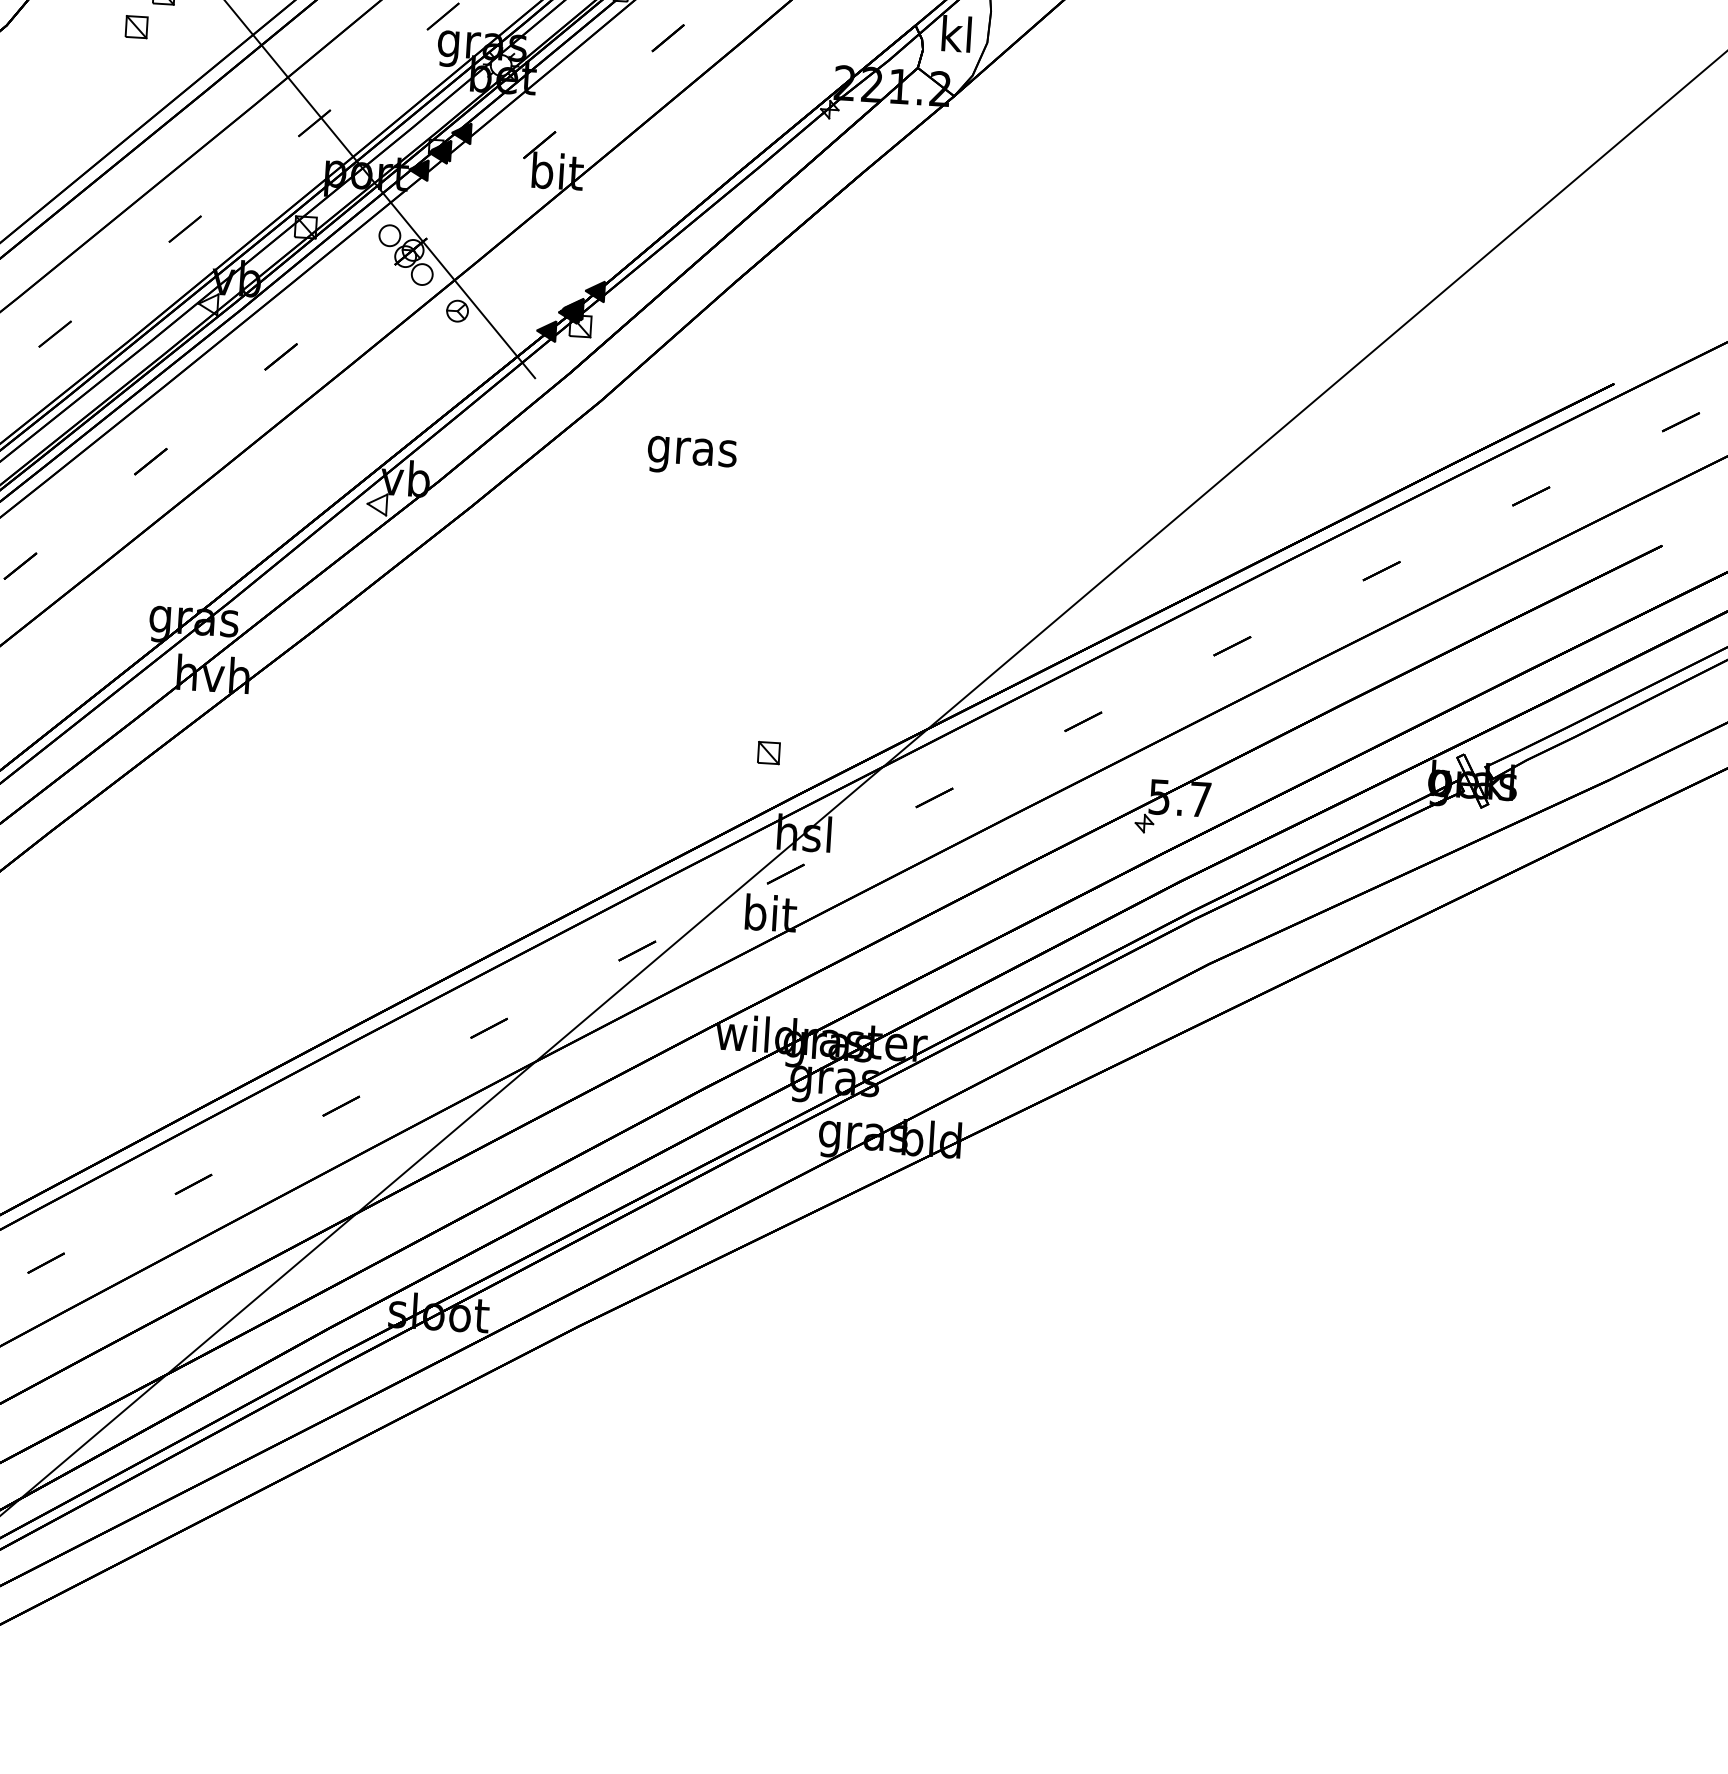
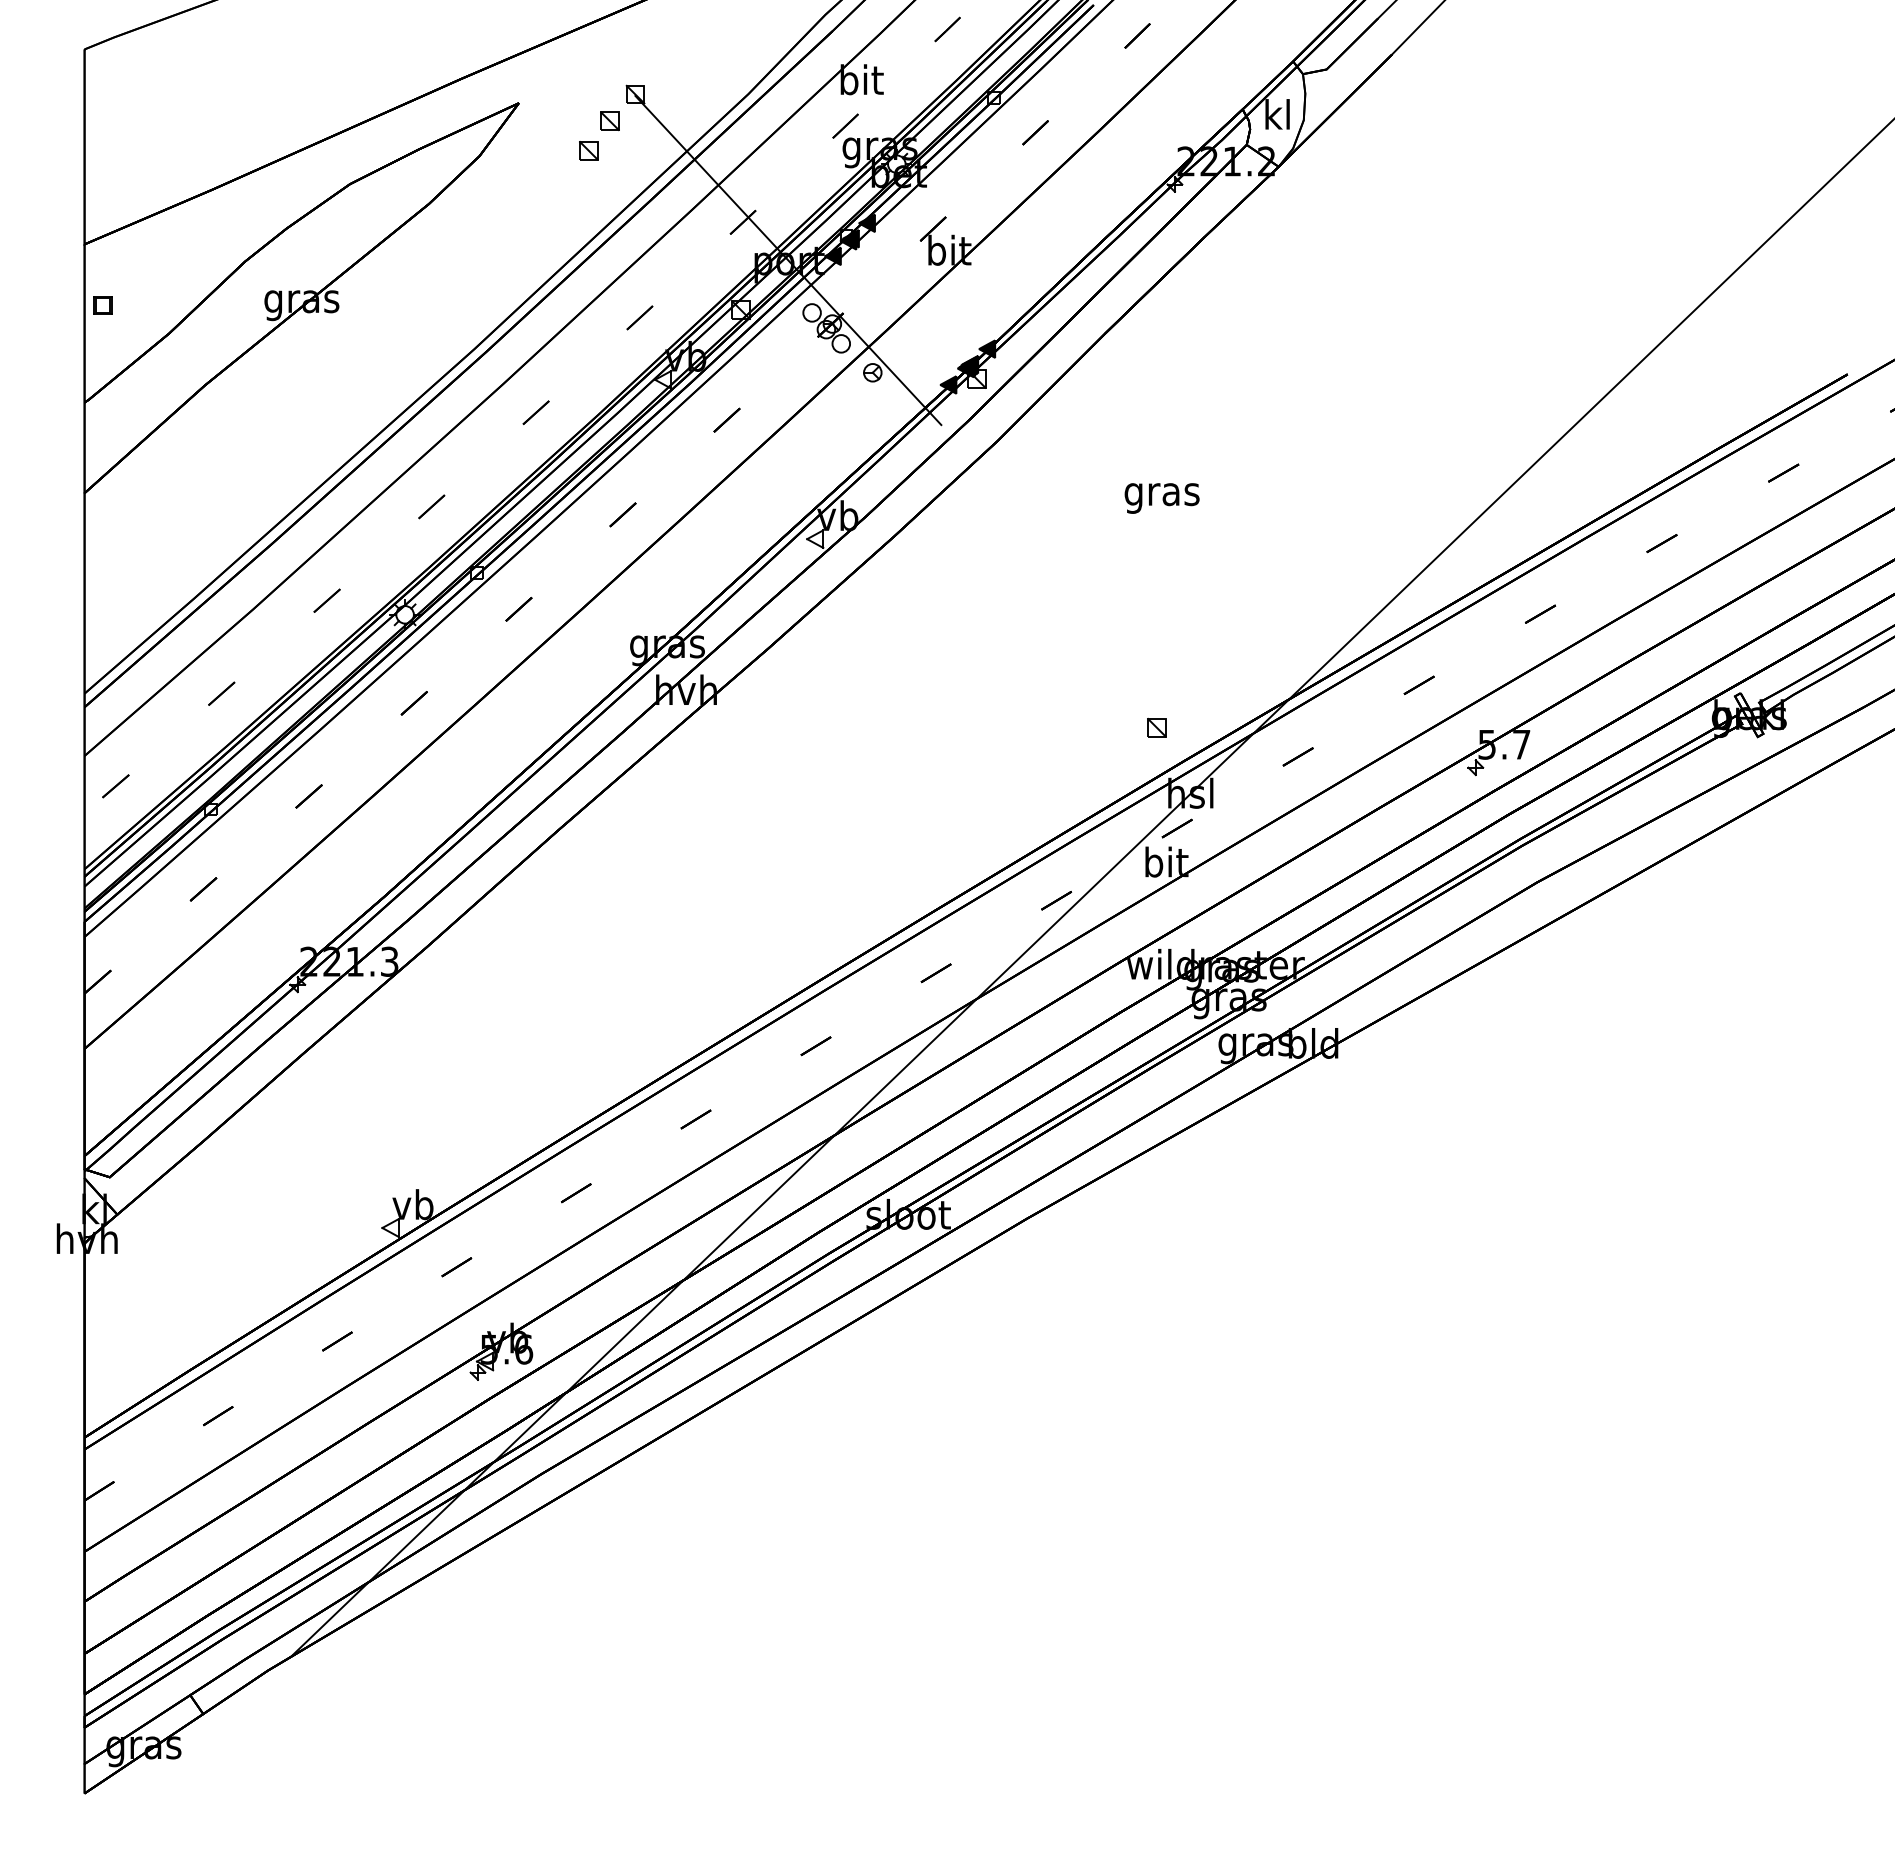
text: (691, 456) -> (1161, 498), moved

